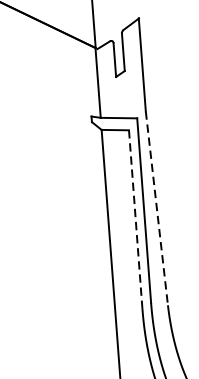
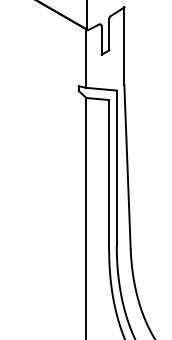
line: (156, 207) -> (127, 166), dashed -> solid
line: (136, 219) -> (109, 174), dashed -> solid

